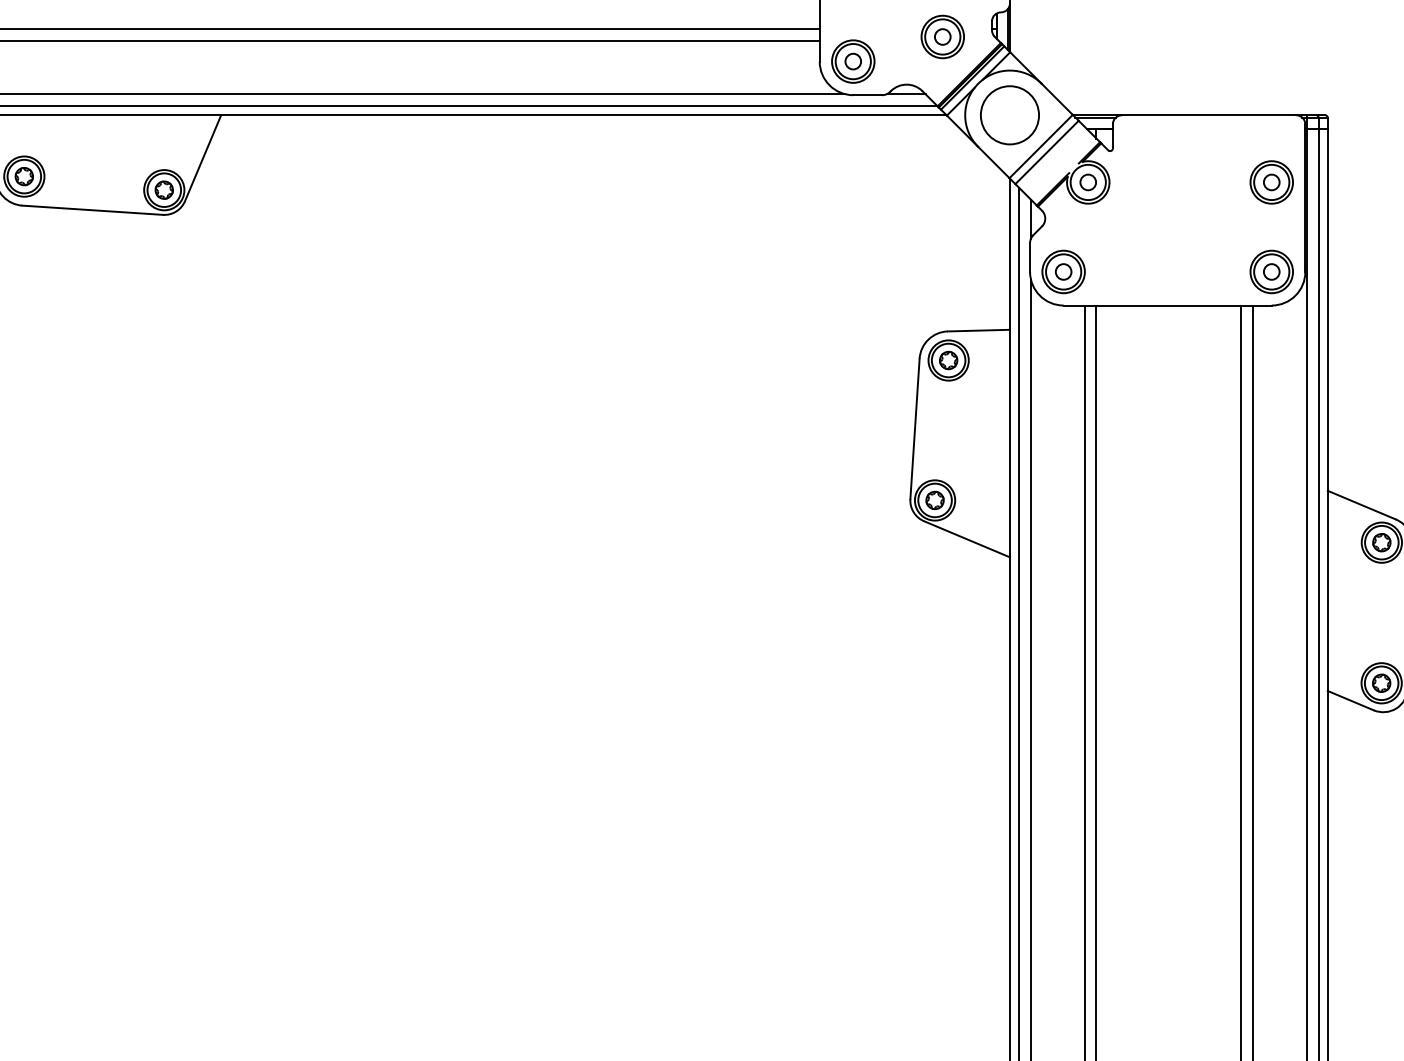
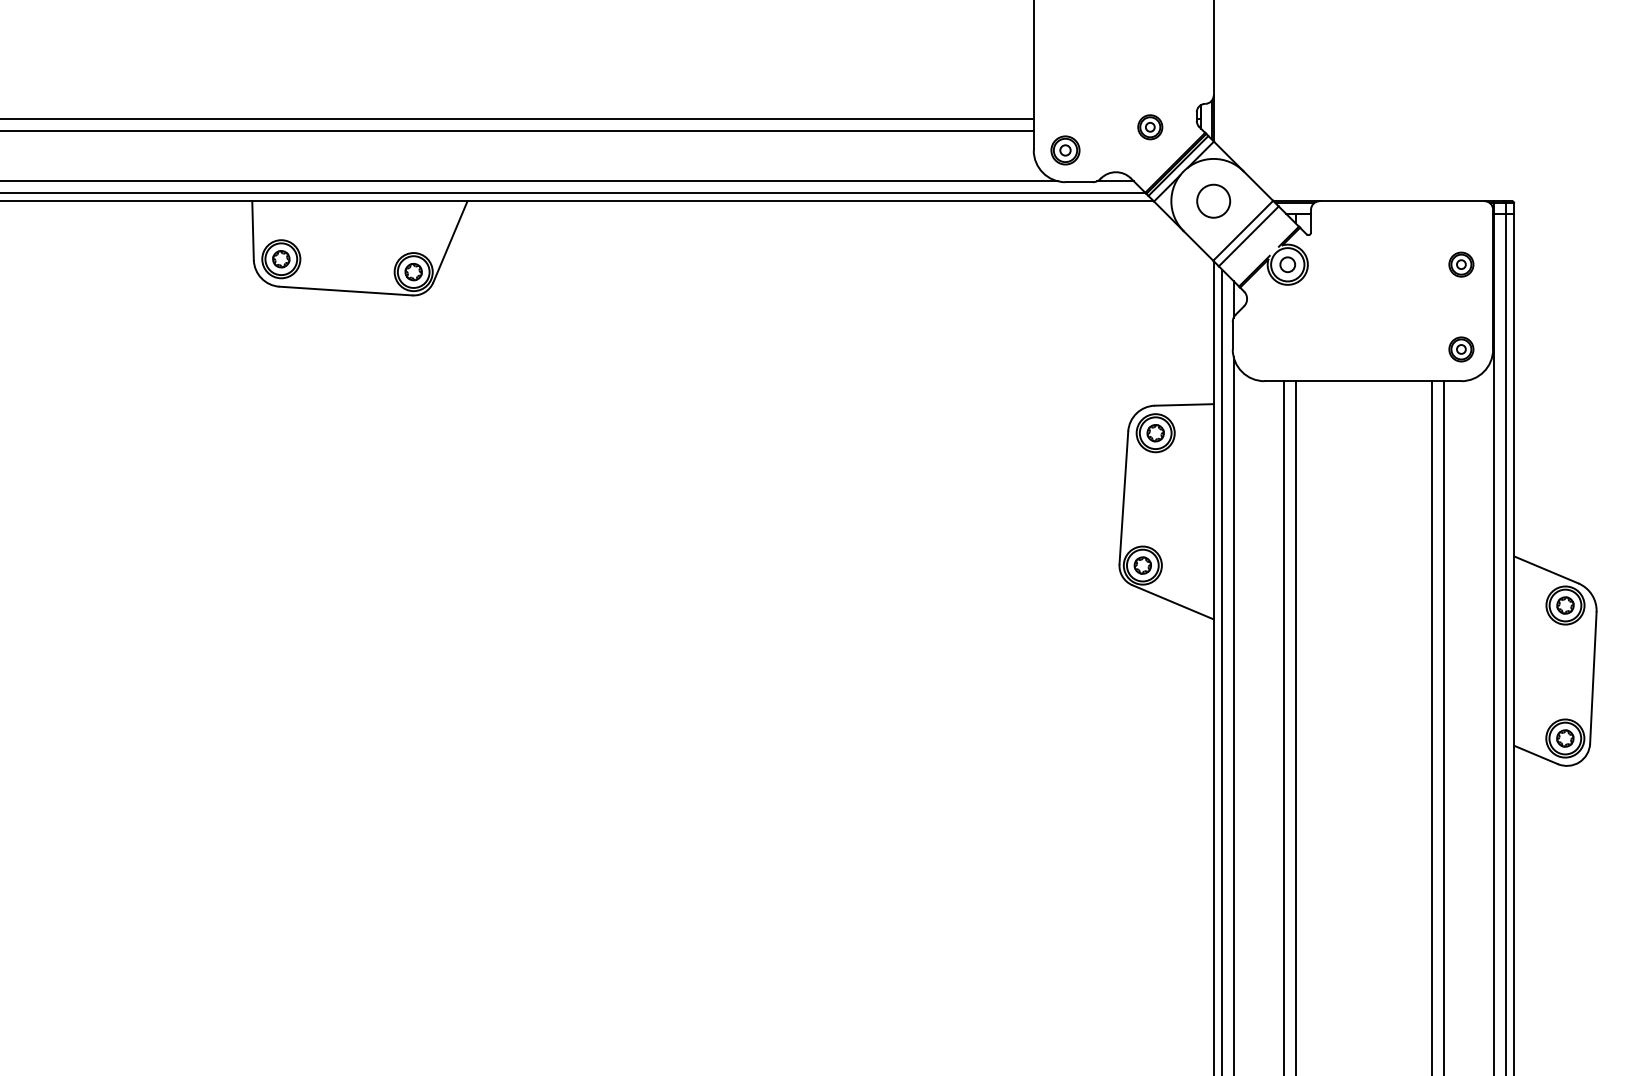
part: (943, 37) -> (1150, 127), size x0.6
part: (853, 61) -> (1065, 150), size x0.7
circle: (1009, 114) -> (1213, 200), size x0.6
part: (1271, 182) -> (1461, 264), size x0.6
part: (1063, 272) -> (1264, 349), removed
part: (1271, 272) -> (1461, 349), size x0.6

